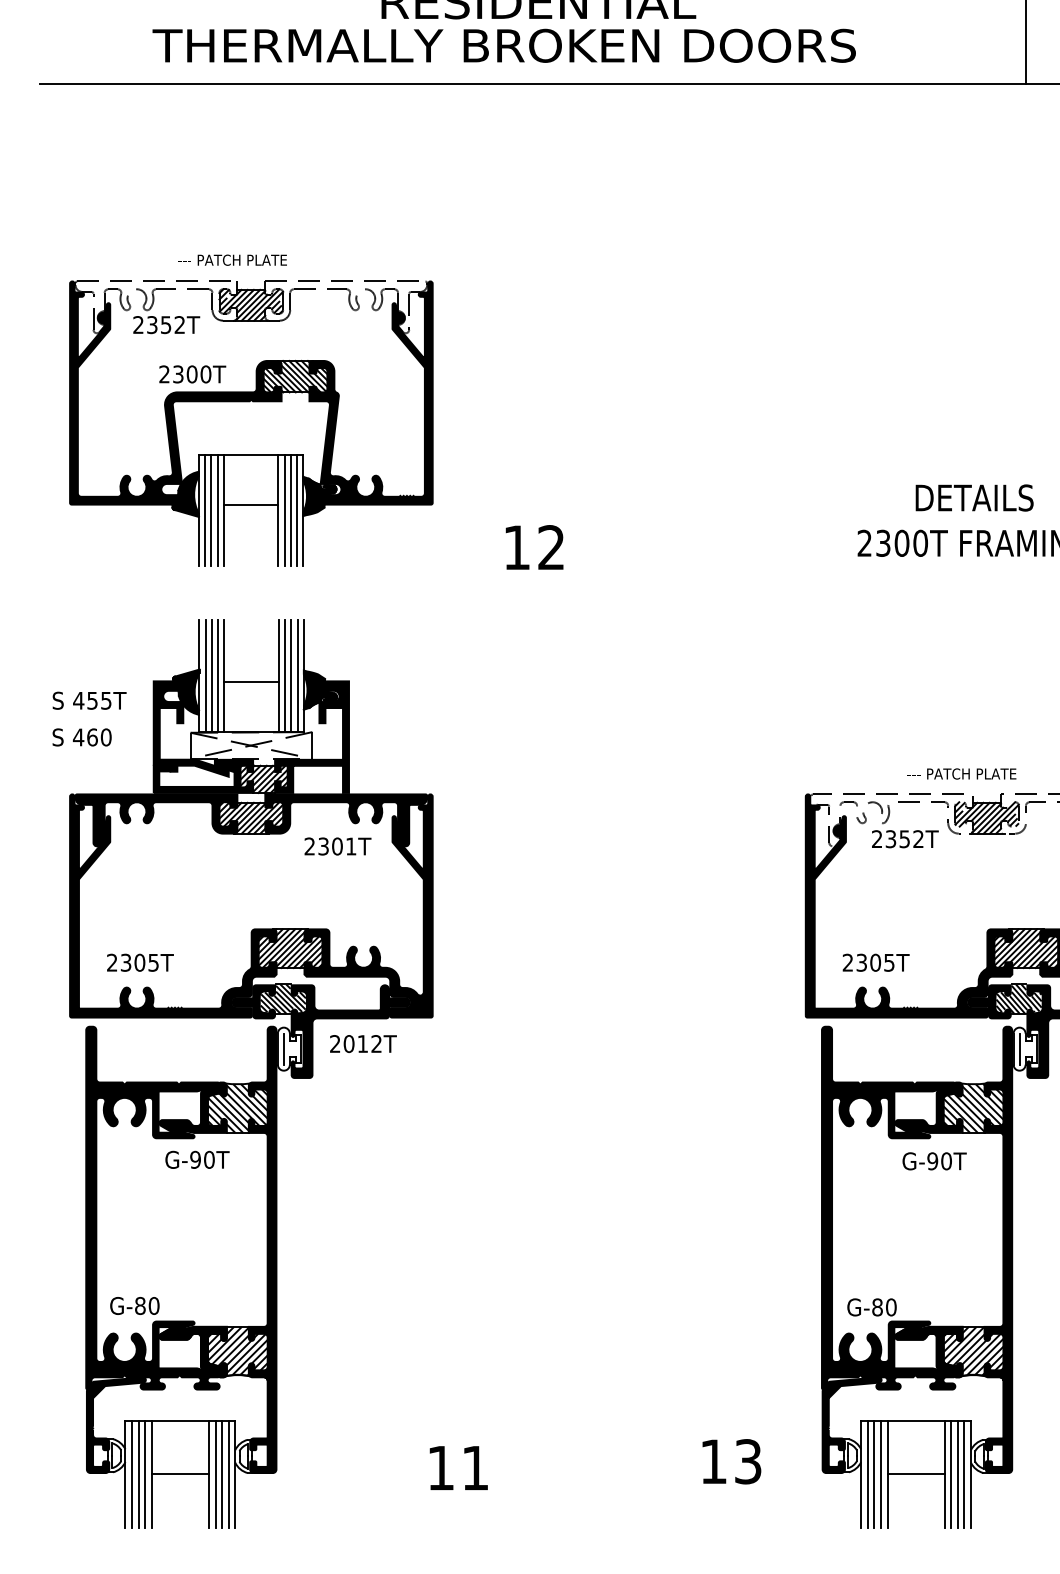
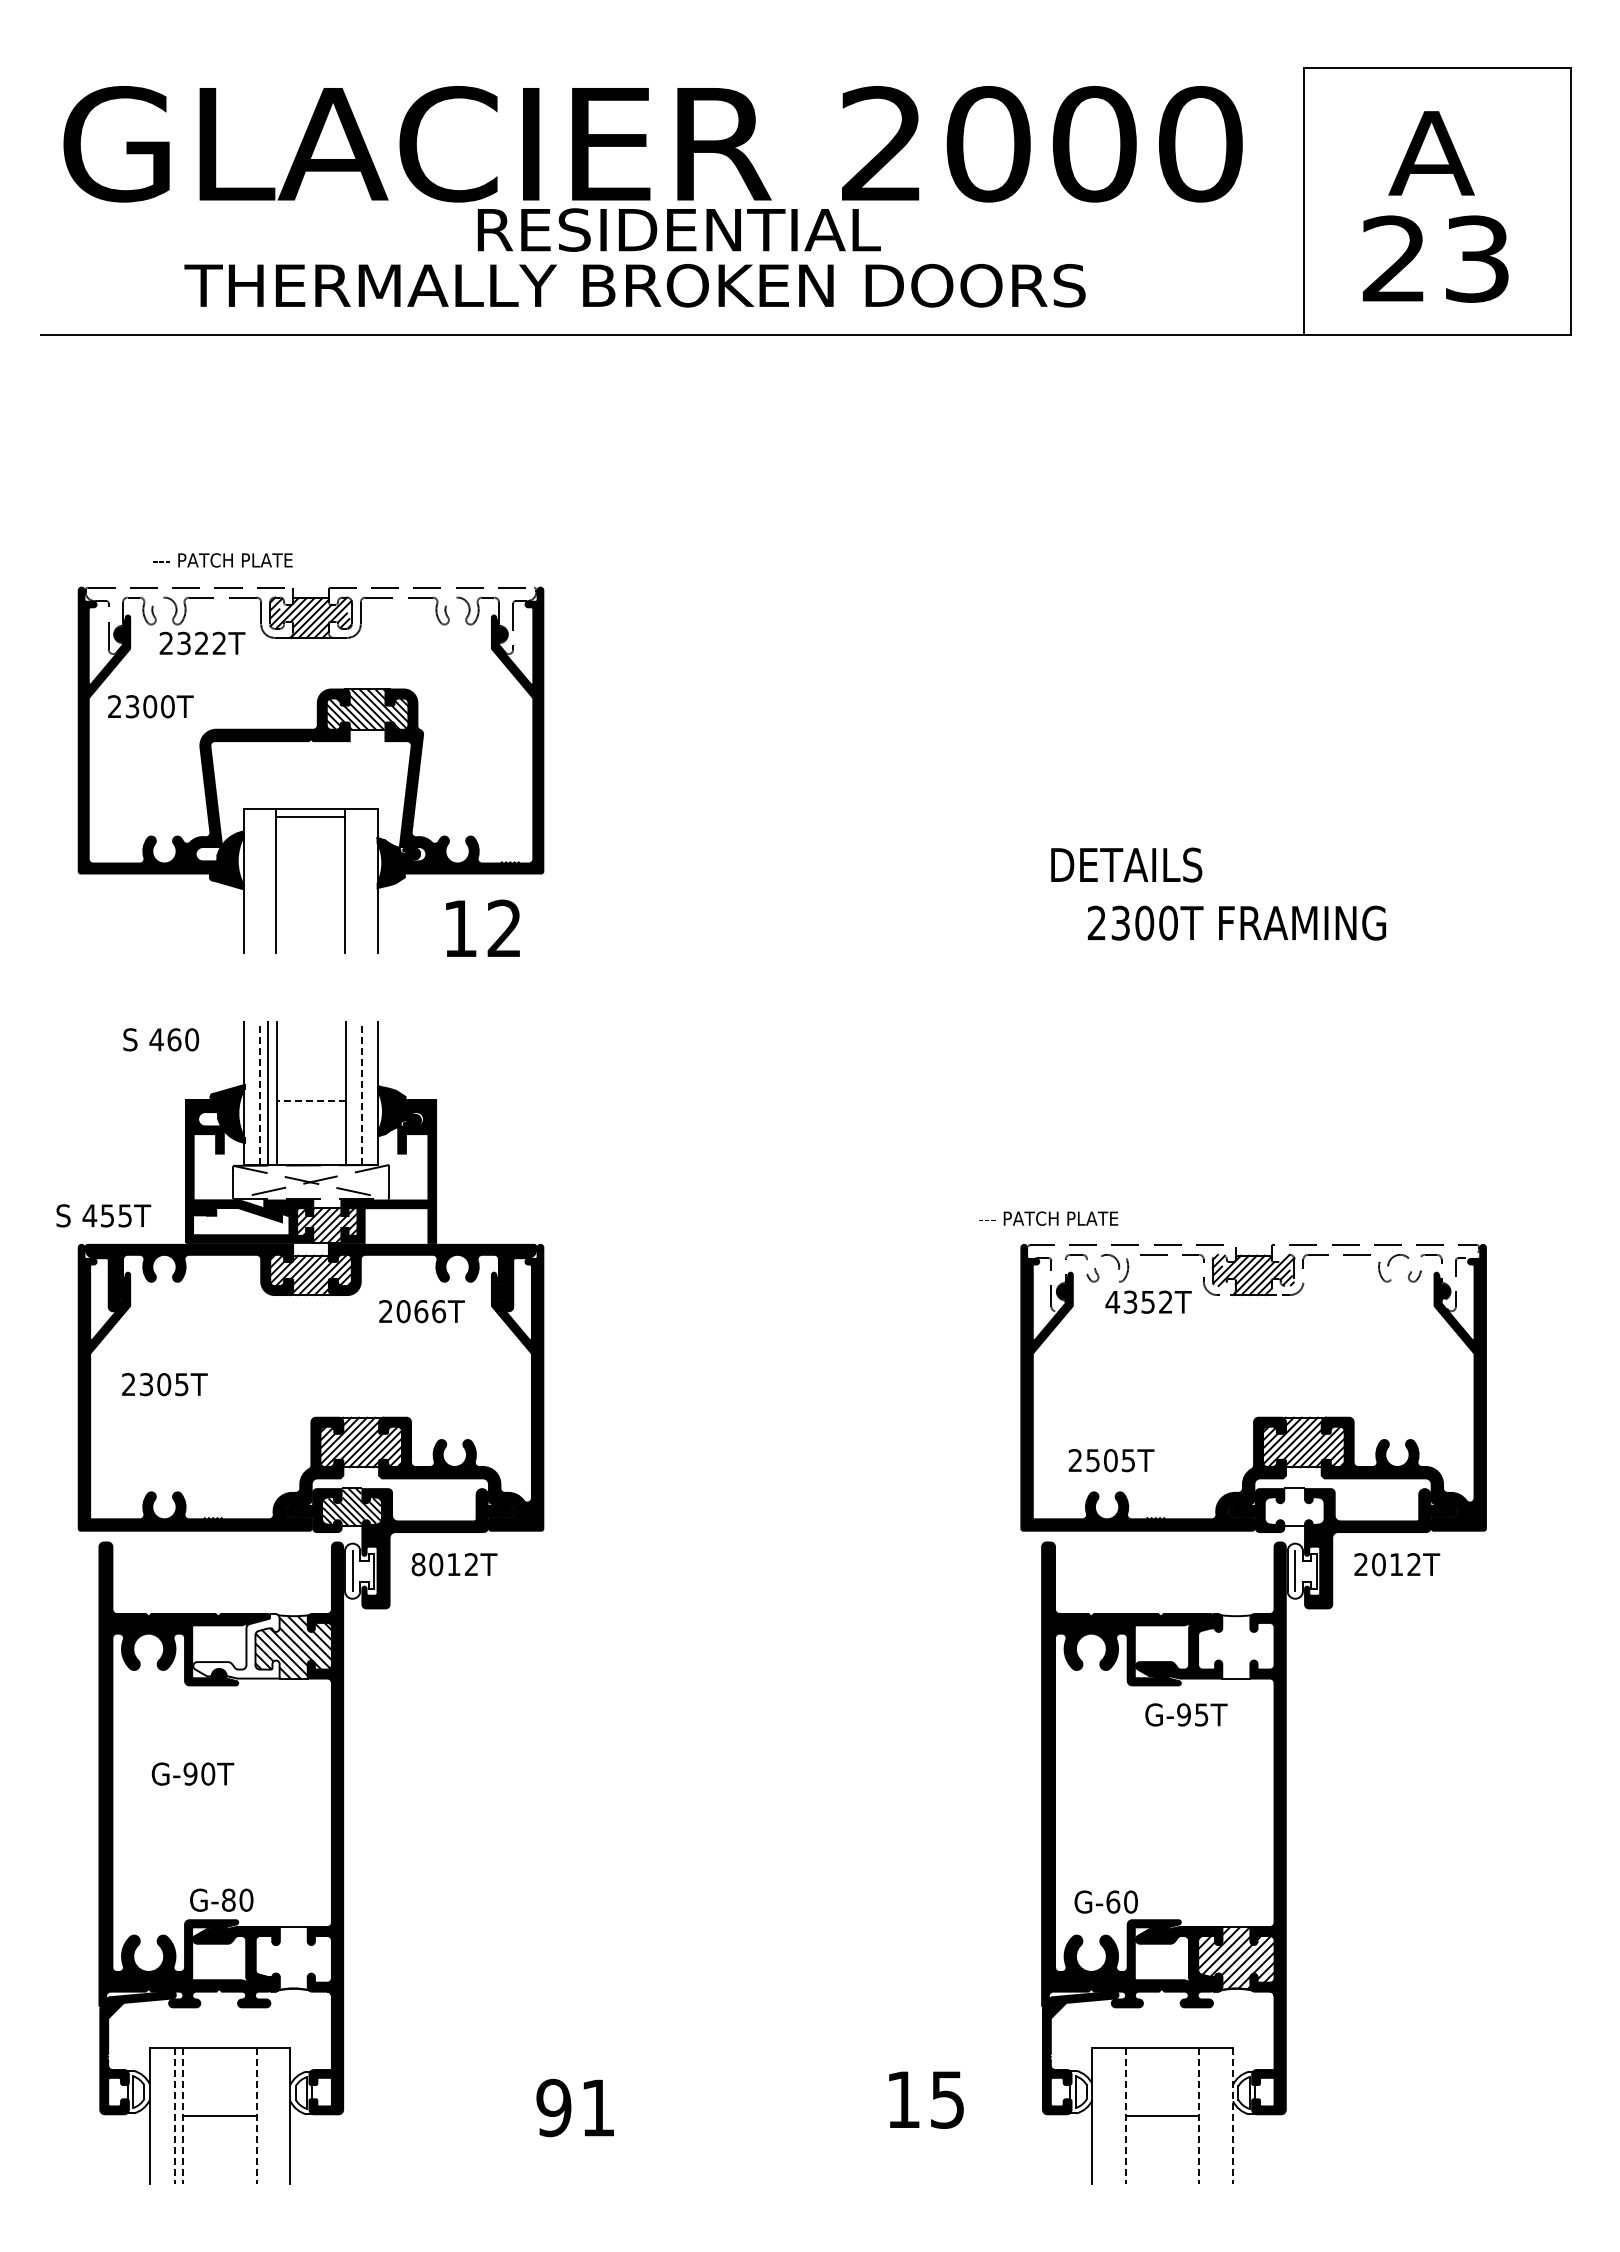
text: (232, 260) -> (222, 560), moved
text: (165, 325) -> (201, 643), 2352T -> 2322T
text: (192, 374) -> (150, 706), moved
text: (974, 497) -> (1126, 864), moved
line: (250, 504) -> (310, 816), moved
line: (204, 510) -> (251, 880), removed
line: (211, 510) -> (259, 880), removed
line: (217, 510) -> (267, 880), removed
line: (284, 510) -> (353, 880), removed
line: (290, 510) -> (361, 880), removed
line: (297, 510) -> (369, 880), removed
text: (534, 546) -> (482, 927), moved
line: (205, 675) -> (252, 1092), removed
line: (285, 675) -> (354, 1092), removed
line: (297, 675) -> (370, 1092), removed
line: (211, 676) -> (260, 1093), solid -> dashed
line: (291, 676) -> (362, 1093), solid -> dashed
line: (251, 681) -> (311, 1100), solid -> dashed
text: (89, 700) -> (103, 1215), moved
text: (82, 737) -> (161, 1039), moved
text: (961, 773) -> (1048, 1218), moved
text: (876, 838) -> (1112, 1301), 2352T -> 4352T
text: (337, 846) -> (421, 1311), 2301T -> 2066T
text: (140, 962) -> (164, 1384), moved
text: (862, 962) -> (1093, 1460), 2305T -> 2505T
hatch: (1018, 999) -> (1294, 1507), removed
text: (335, 1043) -> (418, 1564), 2012T -> 8012T
fill: (193, 1107) -> (236, 1645), removed
hatch: (973, 1107) -> (1236, 1646), removed
text: (197, 1159) -> (192, 1773), moved
text: (946, 1160) -> (1201, 1714), G-90T -> G-95T
text: (134, 1305) -> (221, 1899), moved
text: (877, 1306) -> (1113, 1901), G-80 -> G-60
hatch: (237, 1351) -> (293, 1958), removed
text: (748, 1461) -> (947, 2099), 13 -> 15
text: (440, 1467) -> (553, 2107), 11 -> 91
line: (132, 1474) -> (158, 2116), removed
line: (138, 1474) -> (166, 2116), removed
line: (145, 1474) -> (175, 2116), solid -> dashed
line: (151, 1474) -> (183, 2116), solid -> dashed
line: (208, 1474) -> (256, 2116), solid -> dashed
line: (215, 1474) -> (265, 2116), removed
line: (222, 1474) -> (273, 2116), removed
line: (228, 1474) -> (281, 2116), removed
line: (867, 1474) -> (1100, 2116), removed
line: (874, 1474) -> (1109, 2116), removed
line: (880, 1474) -> (1117, 2116), removed
line: (887, 1474) -> (1126, 2116), solid -> dashed
line: (944, 1474) -> (1199, 2116), solid -> dashed
line: (951, 1474) -> (1207, 2116), removed
line: (958, 1474) -> (1216, 2116), removed
line: (964, 1474) -> (1224, 2116), removed
line: (971, 1474) -> (1233, 2116), solid -> dashed

